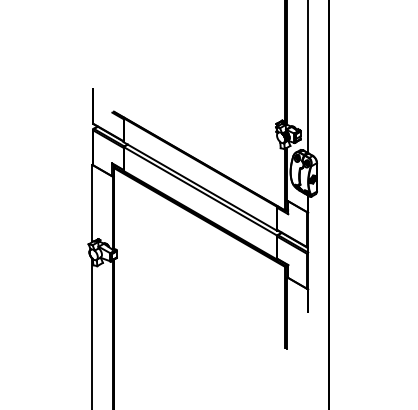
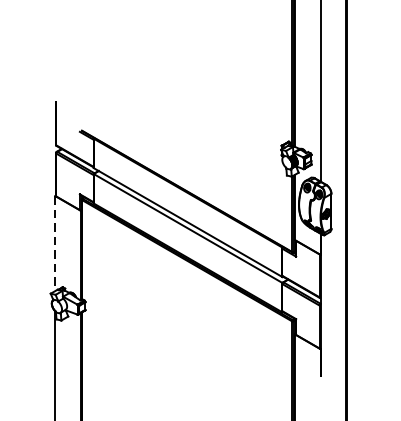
line: (92, 203) -> (55, 243), solid -> dashed

